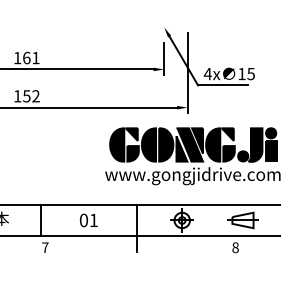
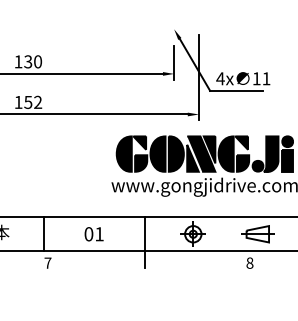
text: (31, 57) -> (33, 61), 161 -> 130
text: (251, 73) -> (266, 78), 15 -> 11

